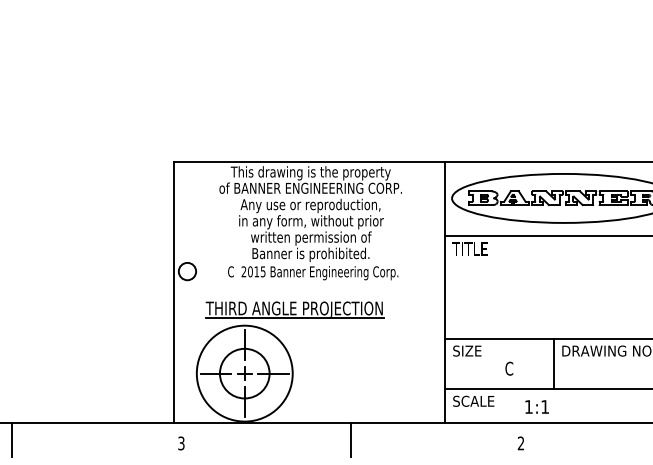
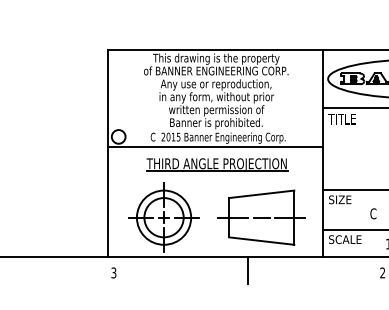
line: (309, 284) -> (215, 147), added
part: (294, 309) -> (216, 164), moved
circle: (244, 373) -> (163, 217), size x0.71
part: (367, 373) -> (261, 217), added

